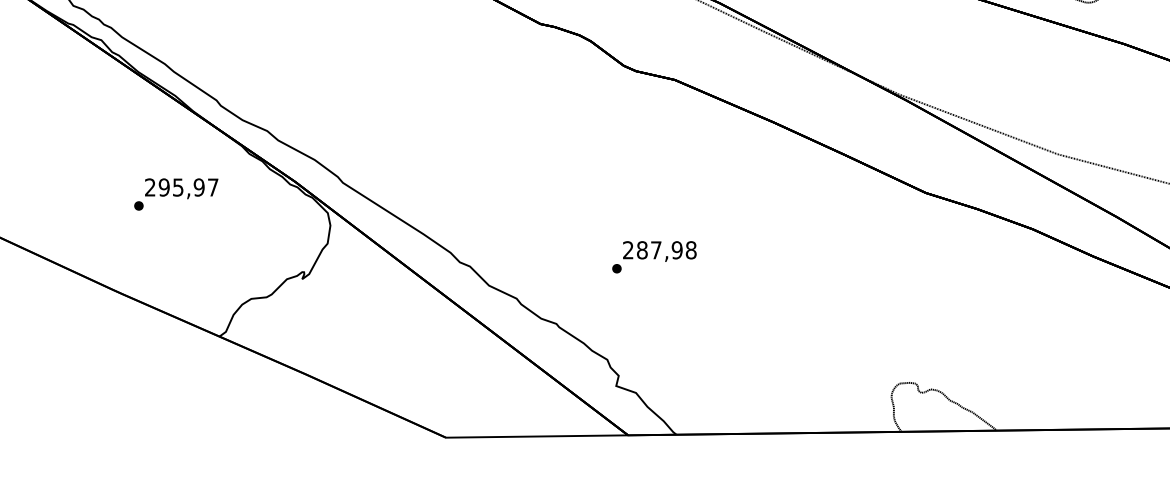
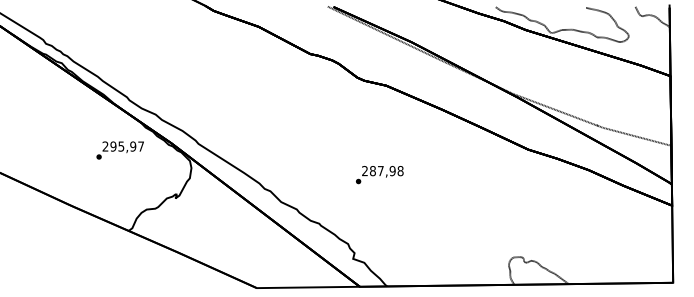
text: (174, 194) -> (119, 150), moved
text: (653, 258) -> (379, 175), moved

